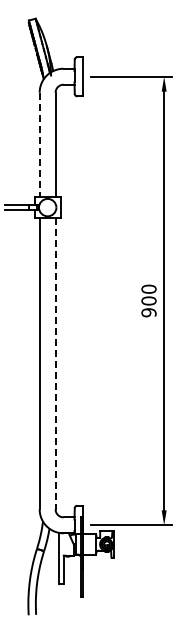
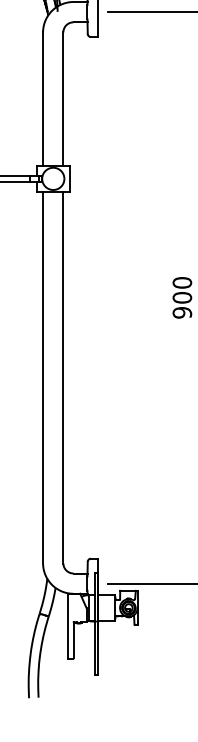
line: (39, 145) -> (42, 99), dashed -> solid
line: (55, 363) -> (63, 377), dashed -> solid

